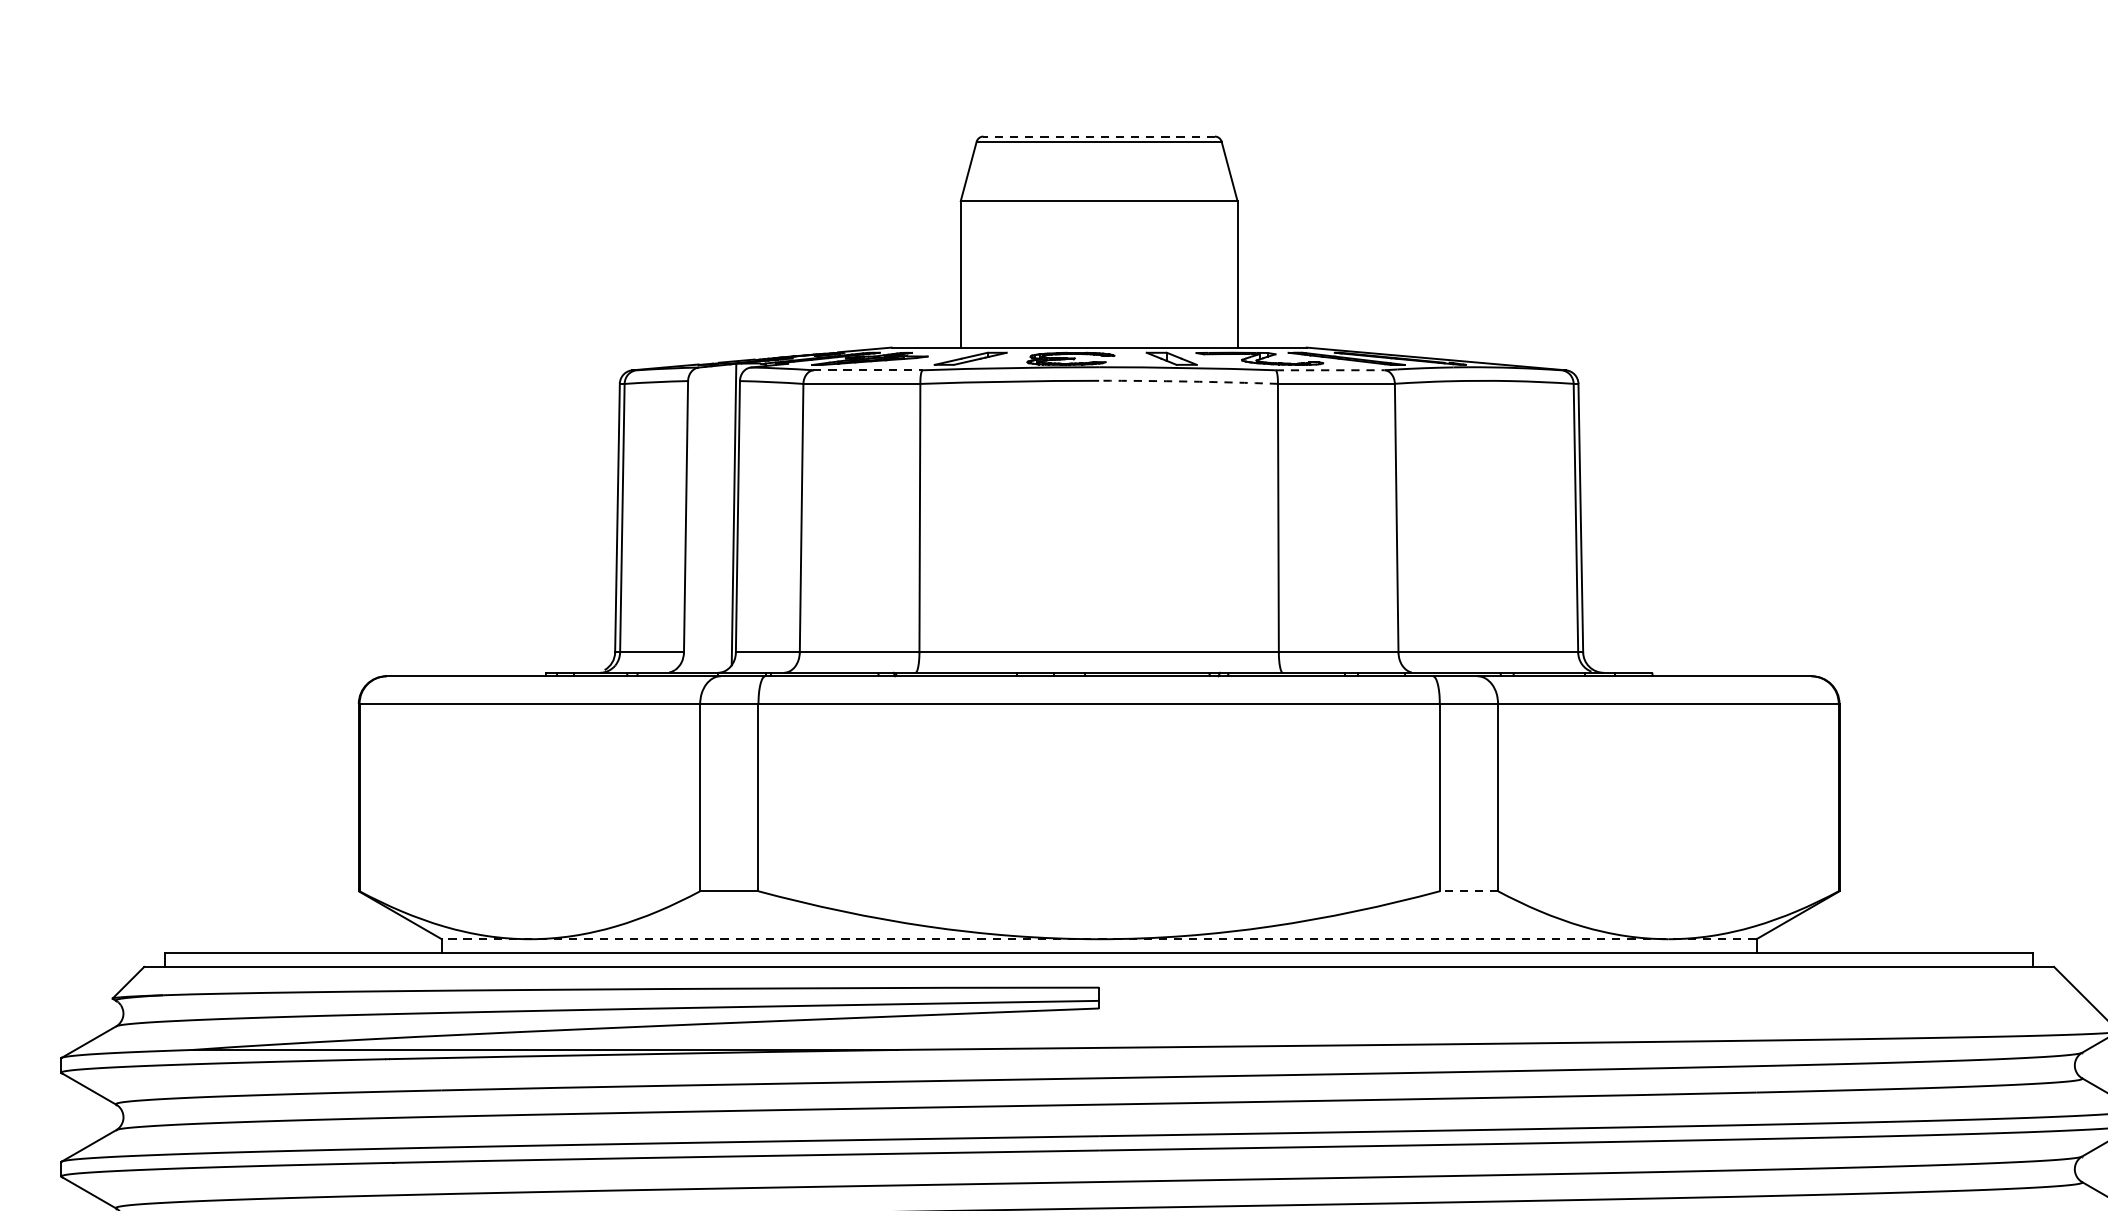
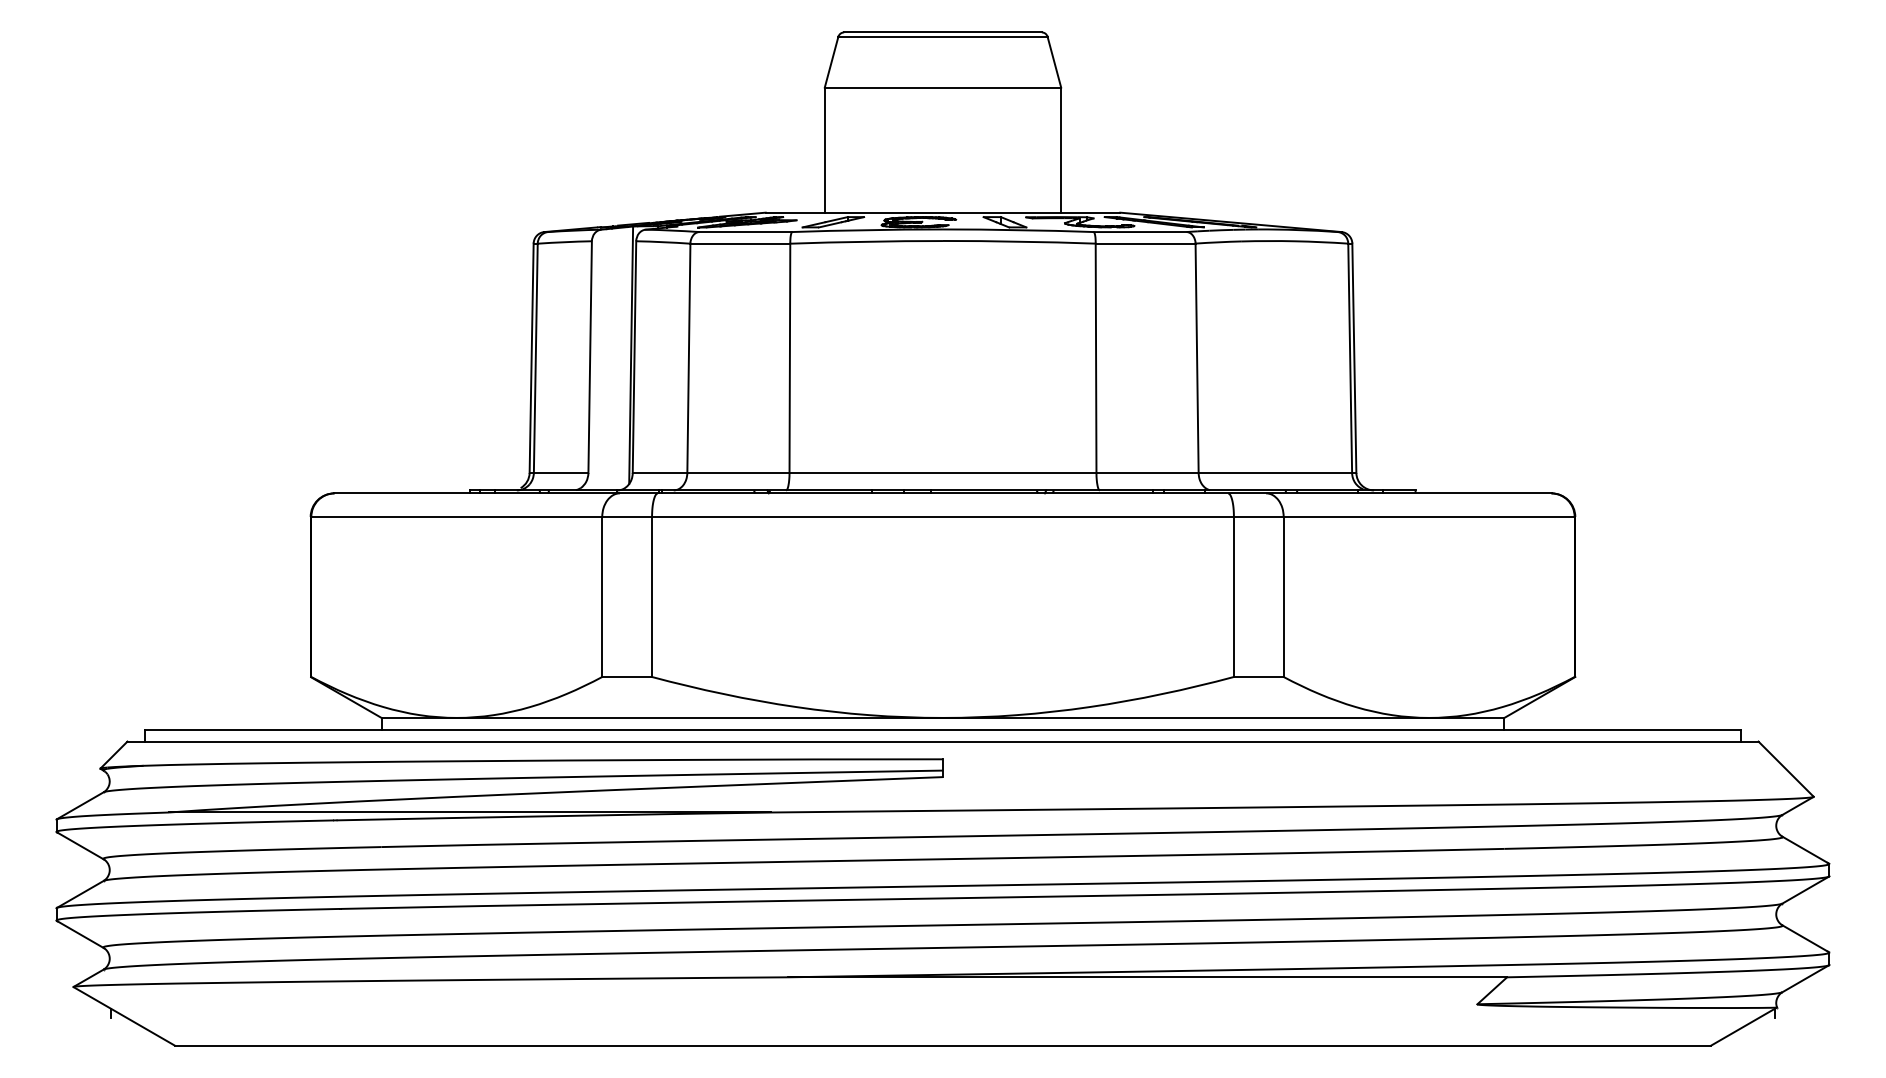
line: (1099, 136) -> (943, 32), dashed -> solid
line: (867, 370) -> (745, 232), dashed -> solid
line: (1330, 370) -> (1140, 232), dashed -> solid
arc: (1188, 381) -> (1019, 241), dashed -> solid
line: (1468, 890) -> (1258, 676), dashed -> solid
line: (1098, 938) -> (942, 717), dashed -> solid

